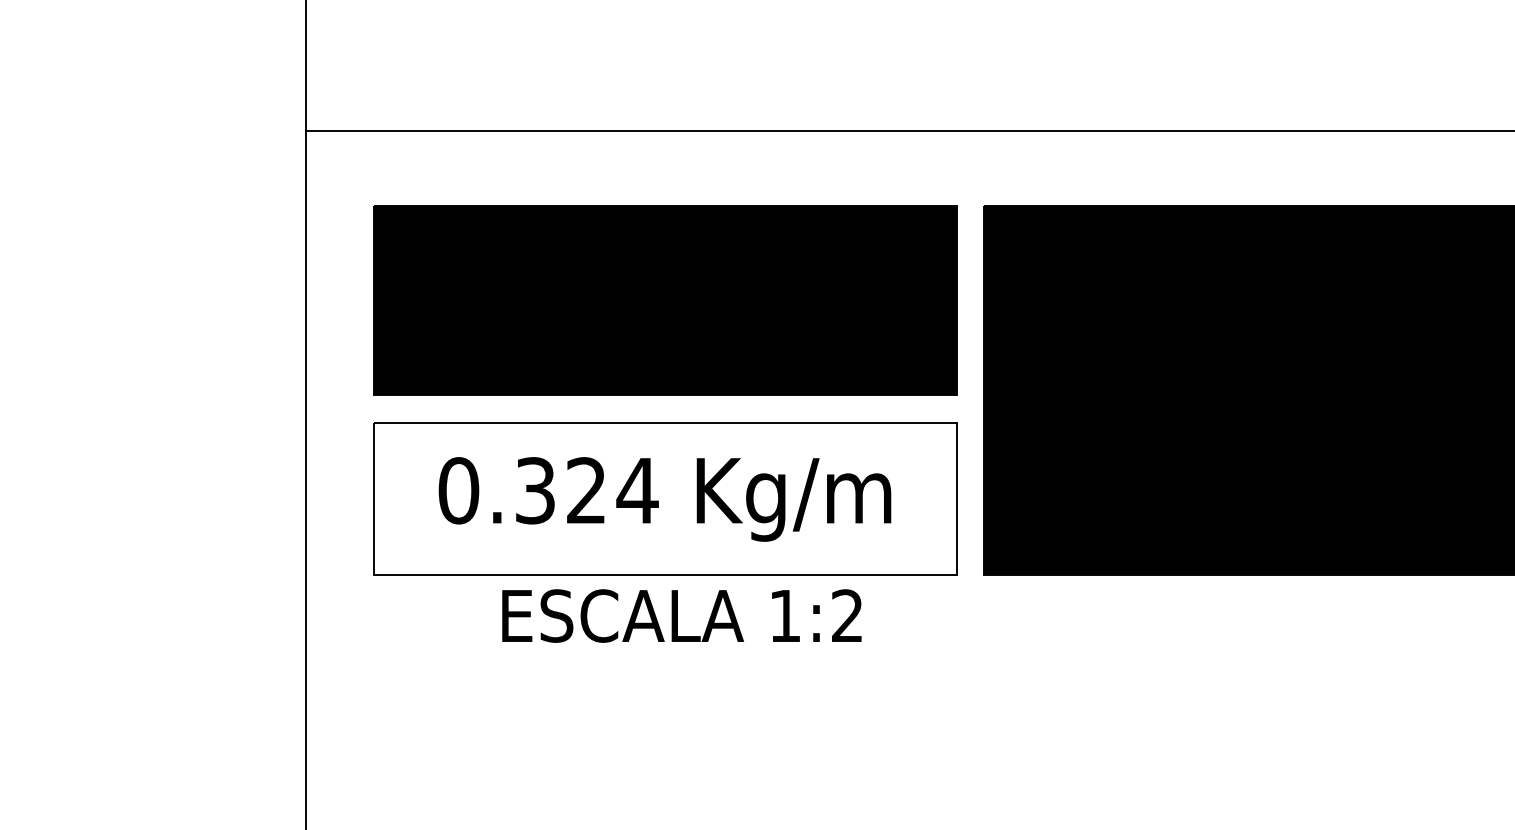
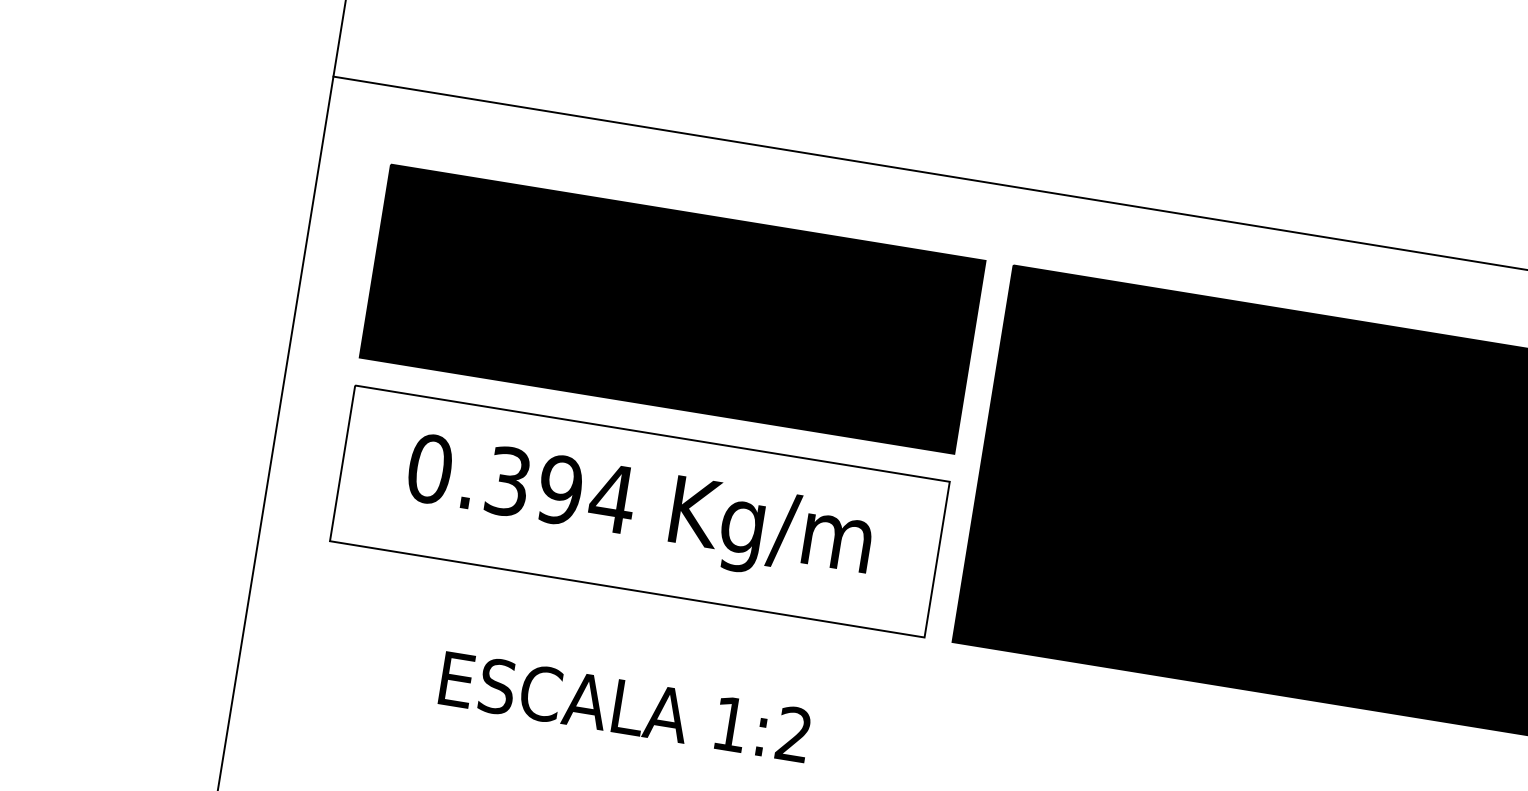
text: (586, 490) -> (560, 489), 0.324 -> 0.394
text: (681, 615) -> (624, 706), moved

